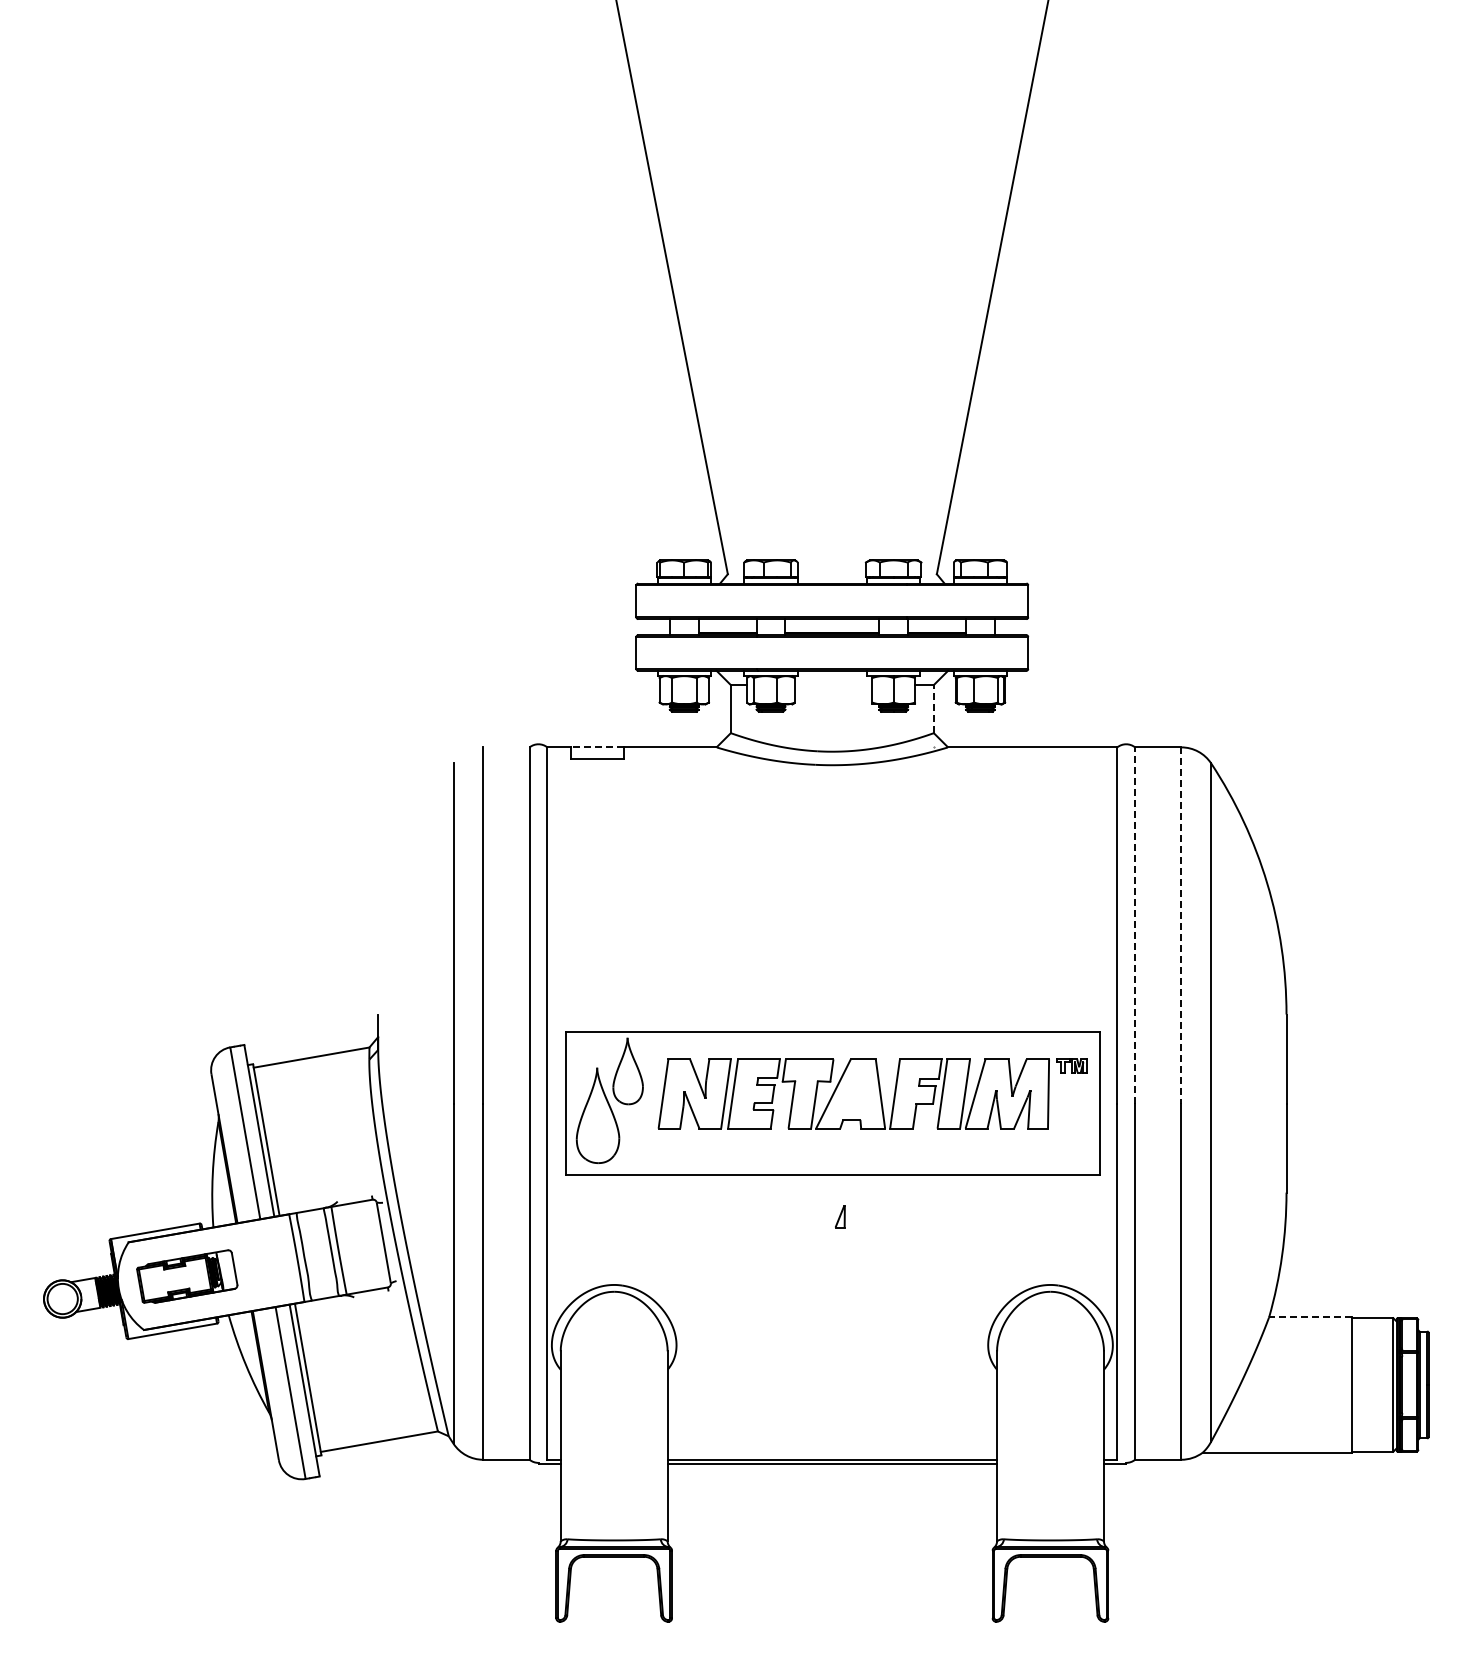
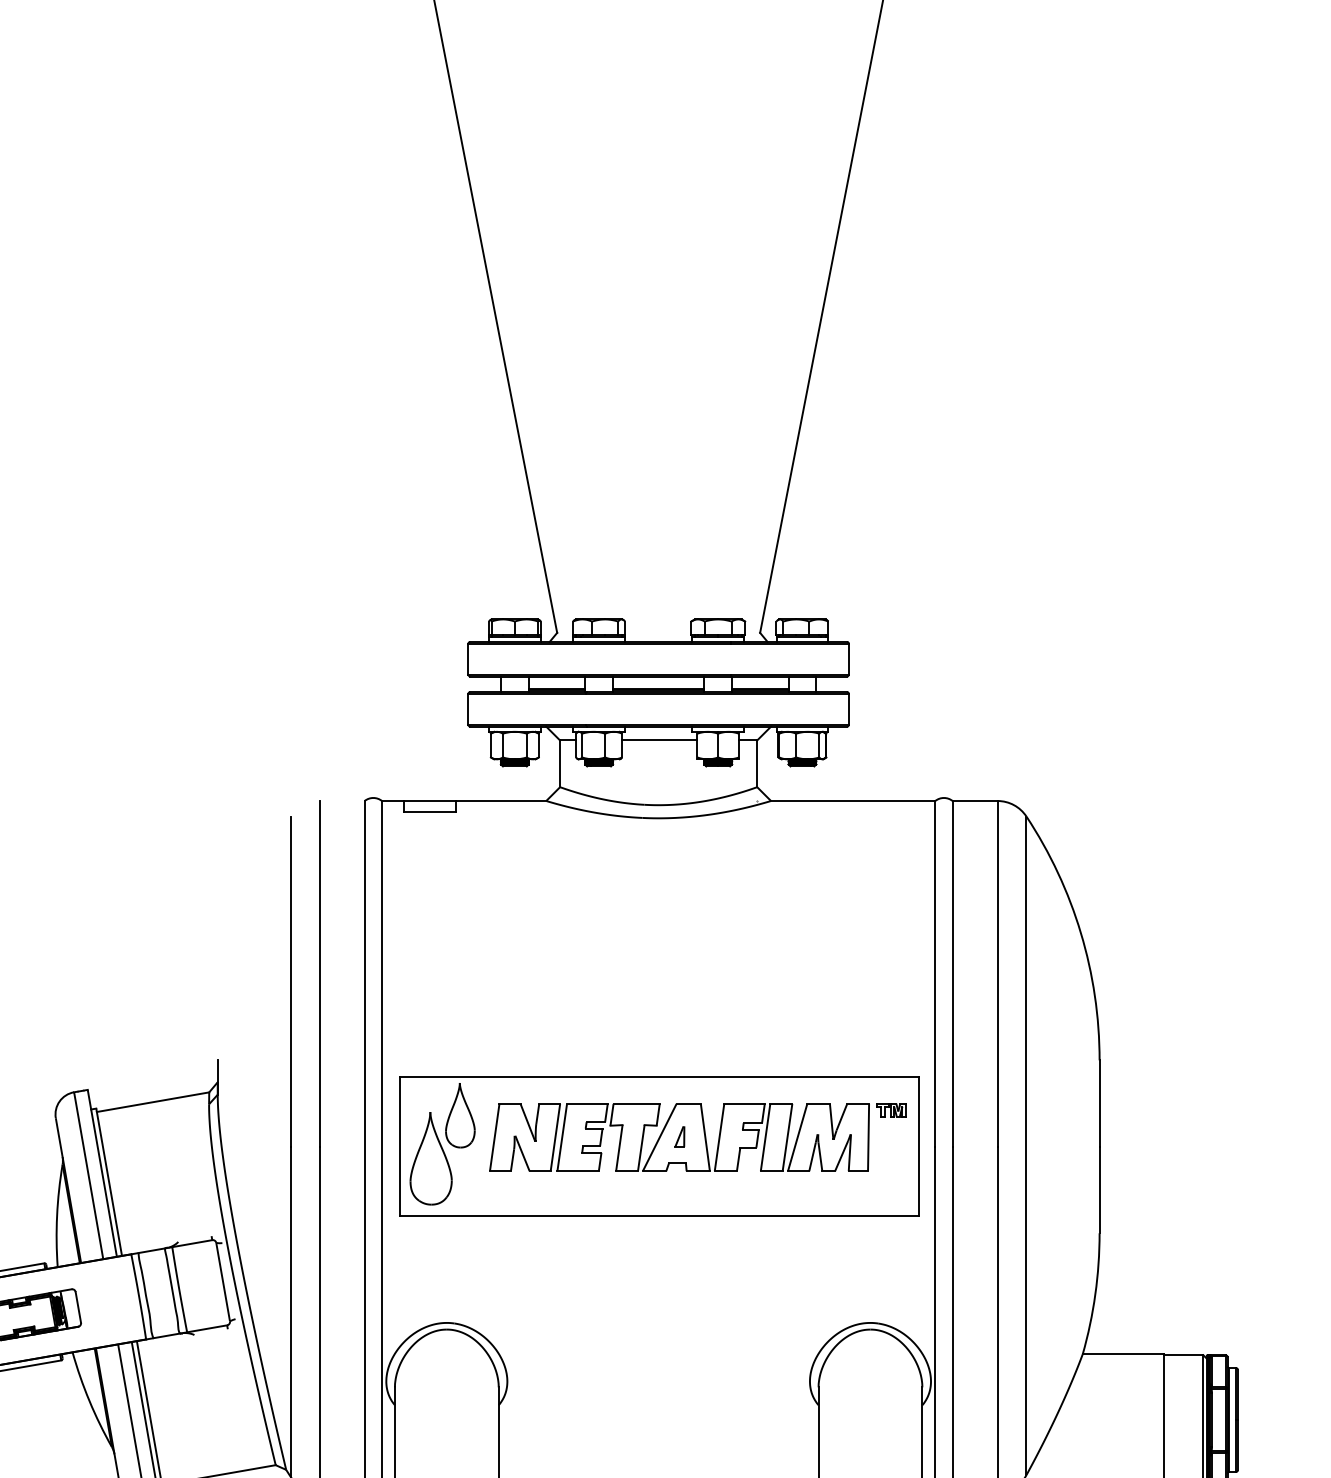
line: (833, 685) -> (659, 740), added
line: (933, 708) -> (756, 763), dashed -> solid
line: (597, 747) -> (430, 801), dashed -> solid
line: (1135, 924) -> (952, 972), dashed -> solid
line: (1181, 925) -> (997, 973), dashed -> solid
part: (840, 1216) -> (680, 1136), moved
line: (1310, 1317) -> (1122, 1354), dashed -> solid

